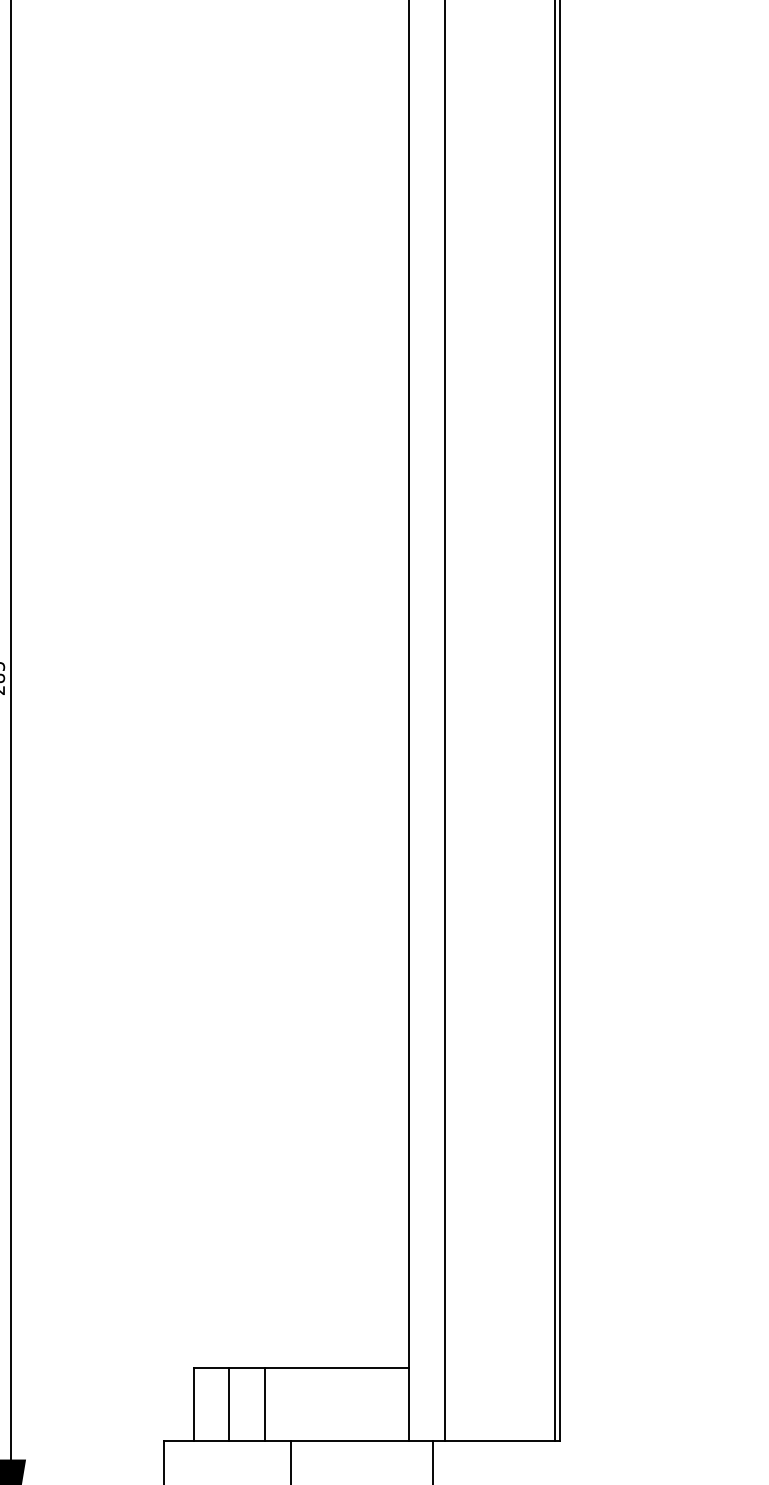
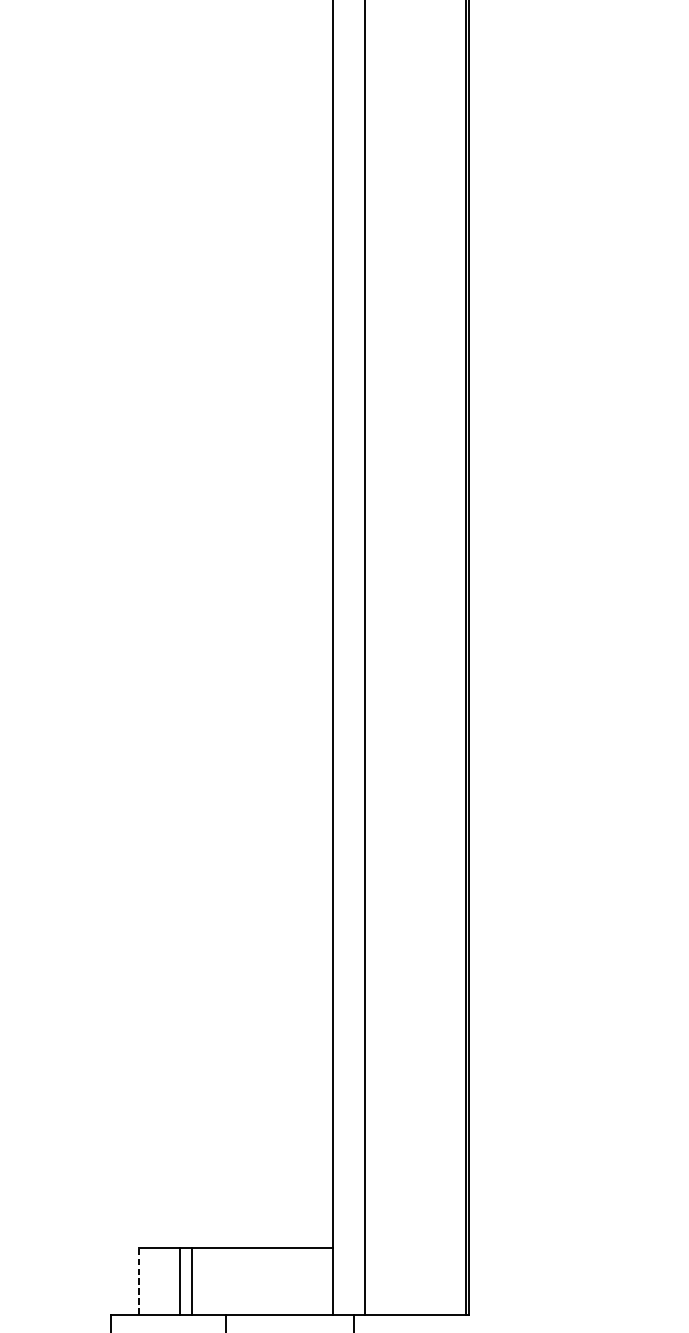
line: (194, 1404) -> (138, 1281), solid -> dashed
line: (228, 1404) -> (191, 1281), moved
line: (265, 1404) -> (180, 1281), moved

